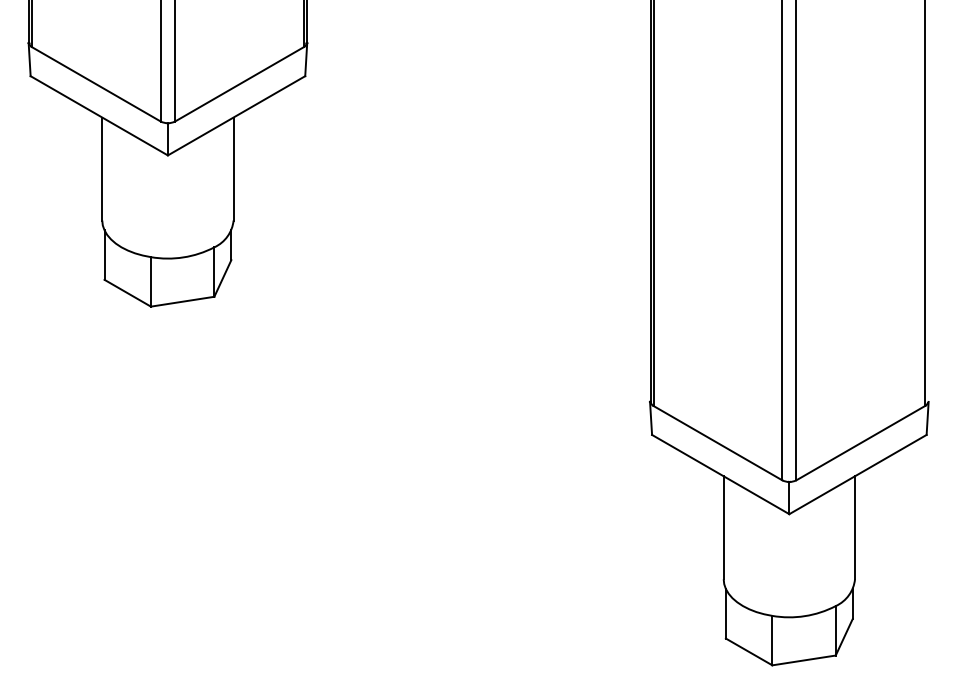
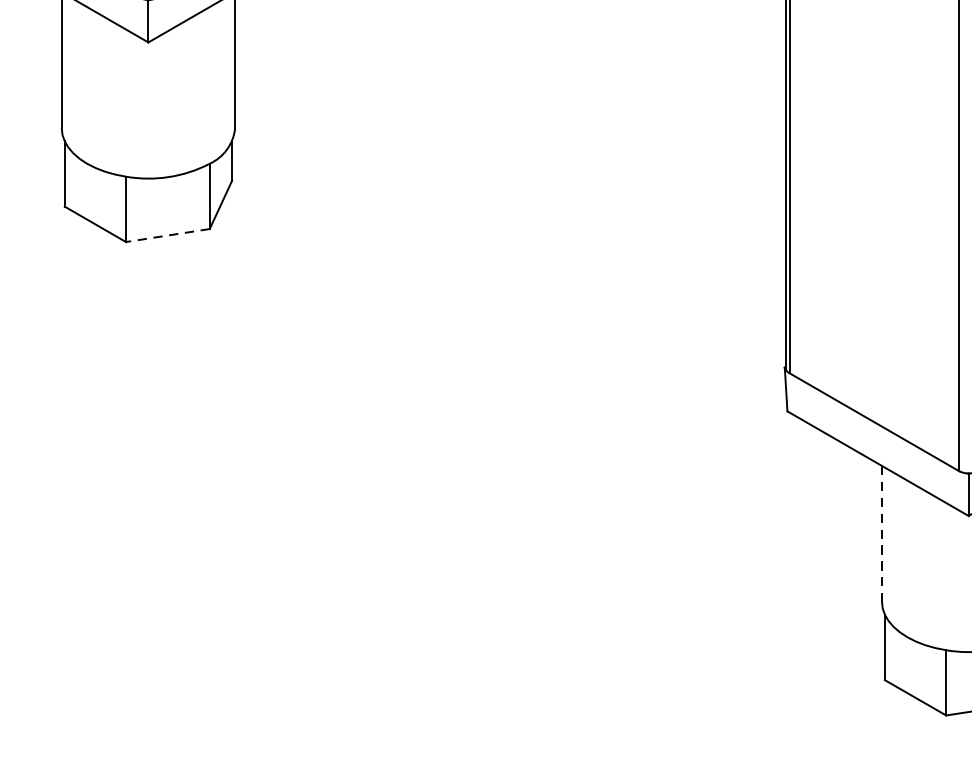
line: (182, 301) -> (167, 235), solid -> dashed
line: (723, 527) -> (881, 533), solid -> dashed

